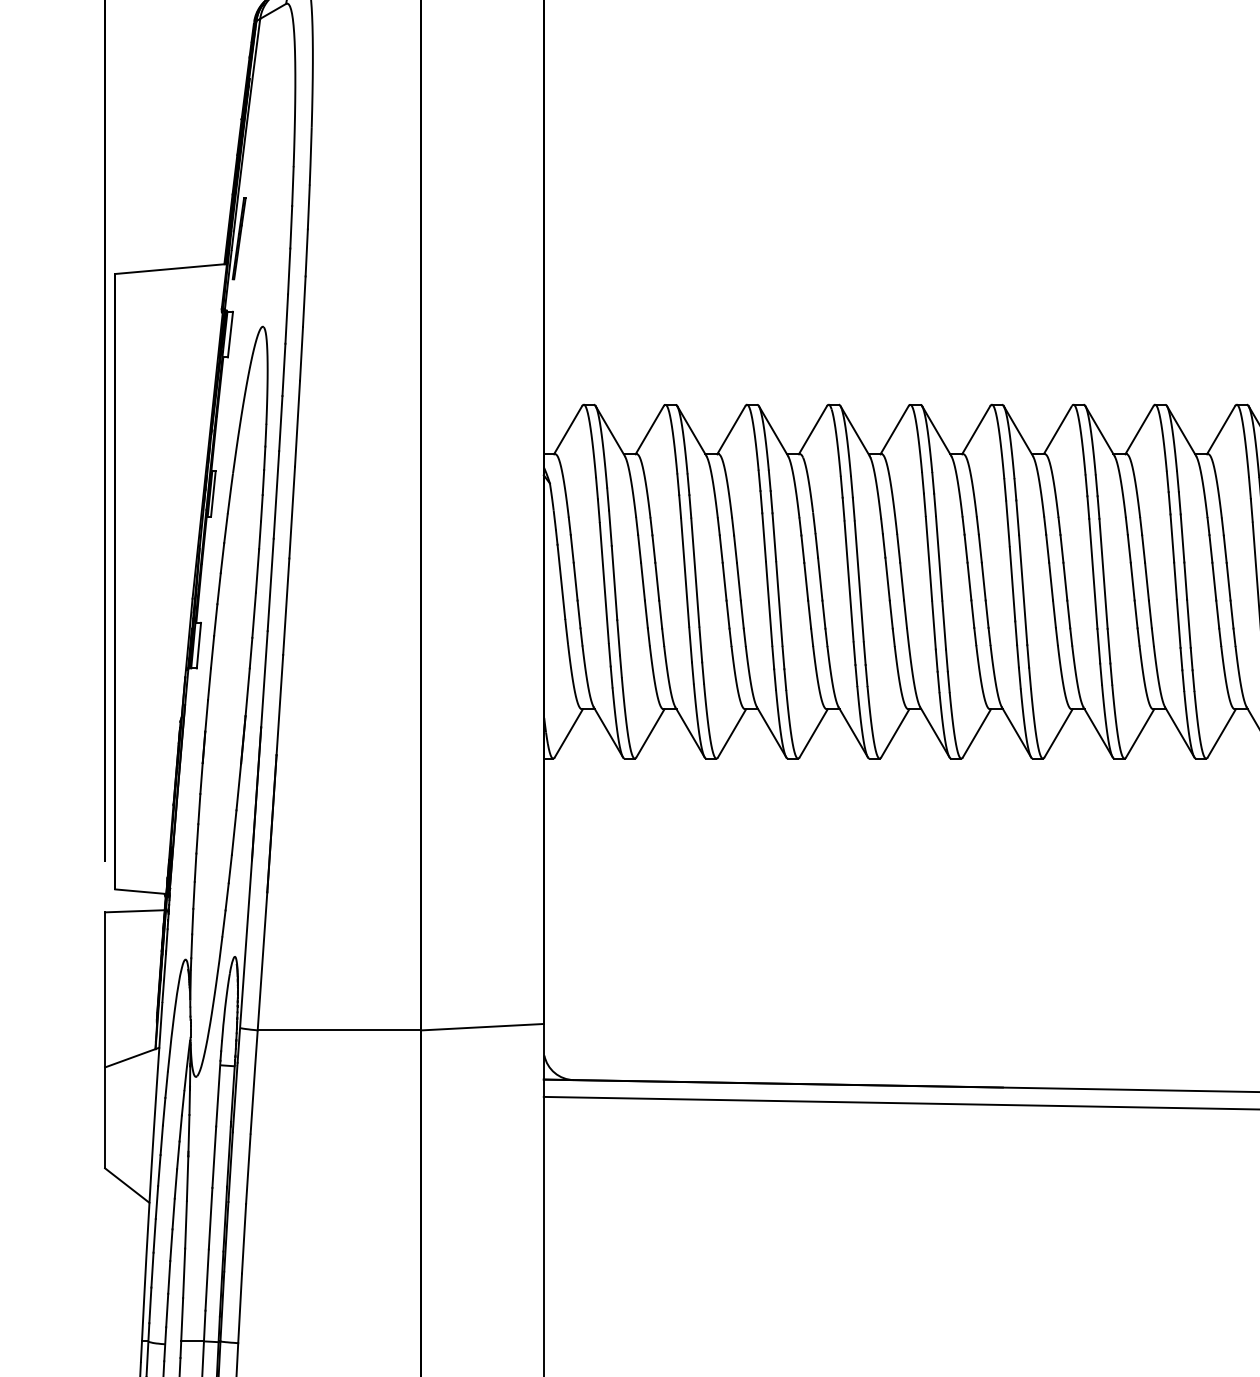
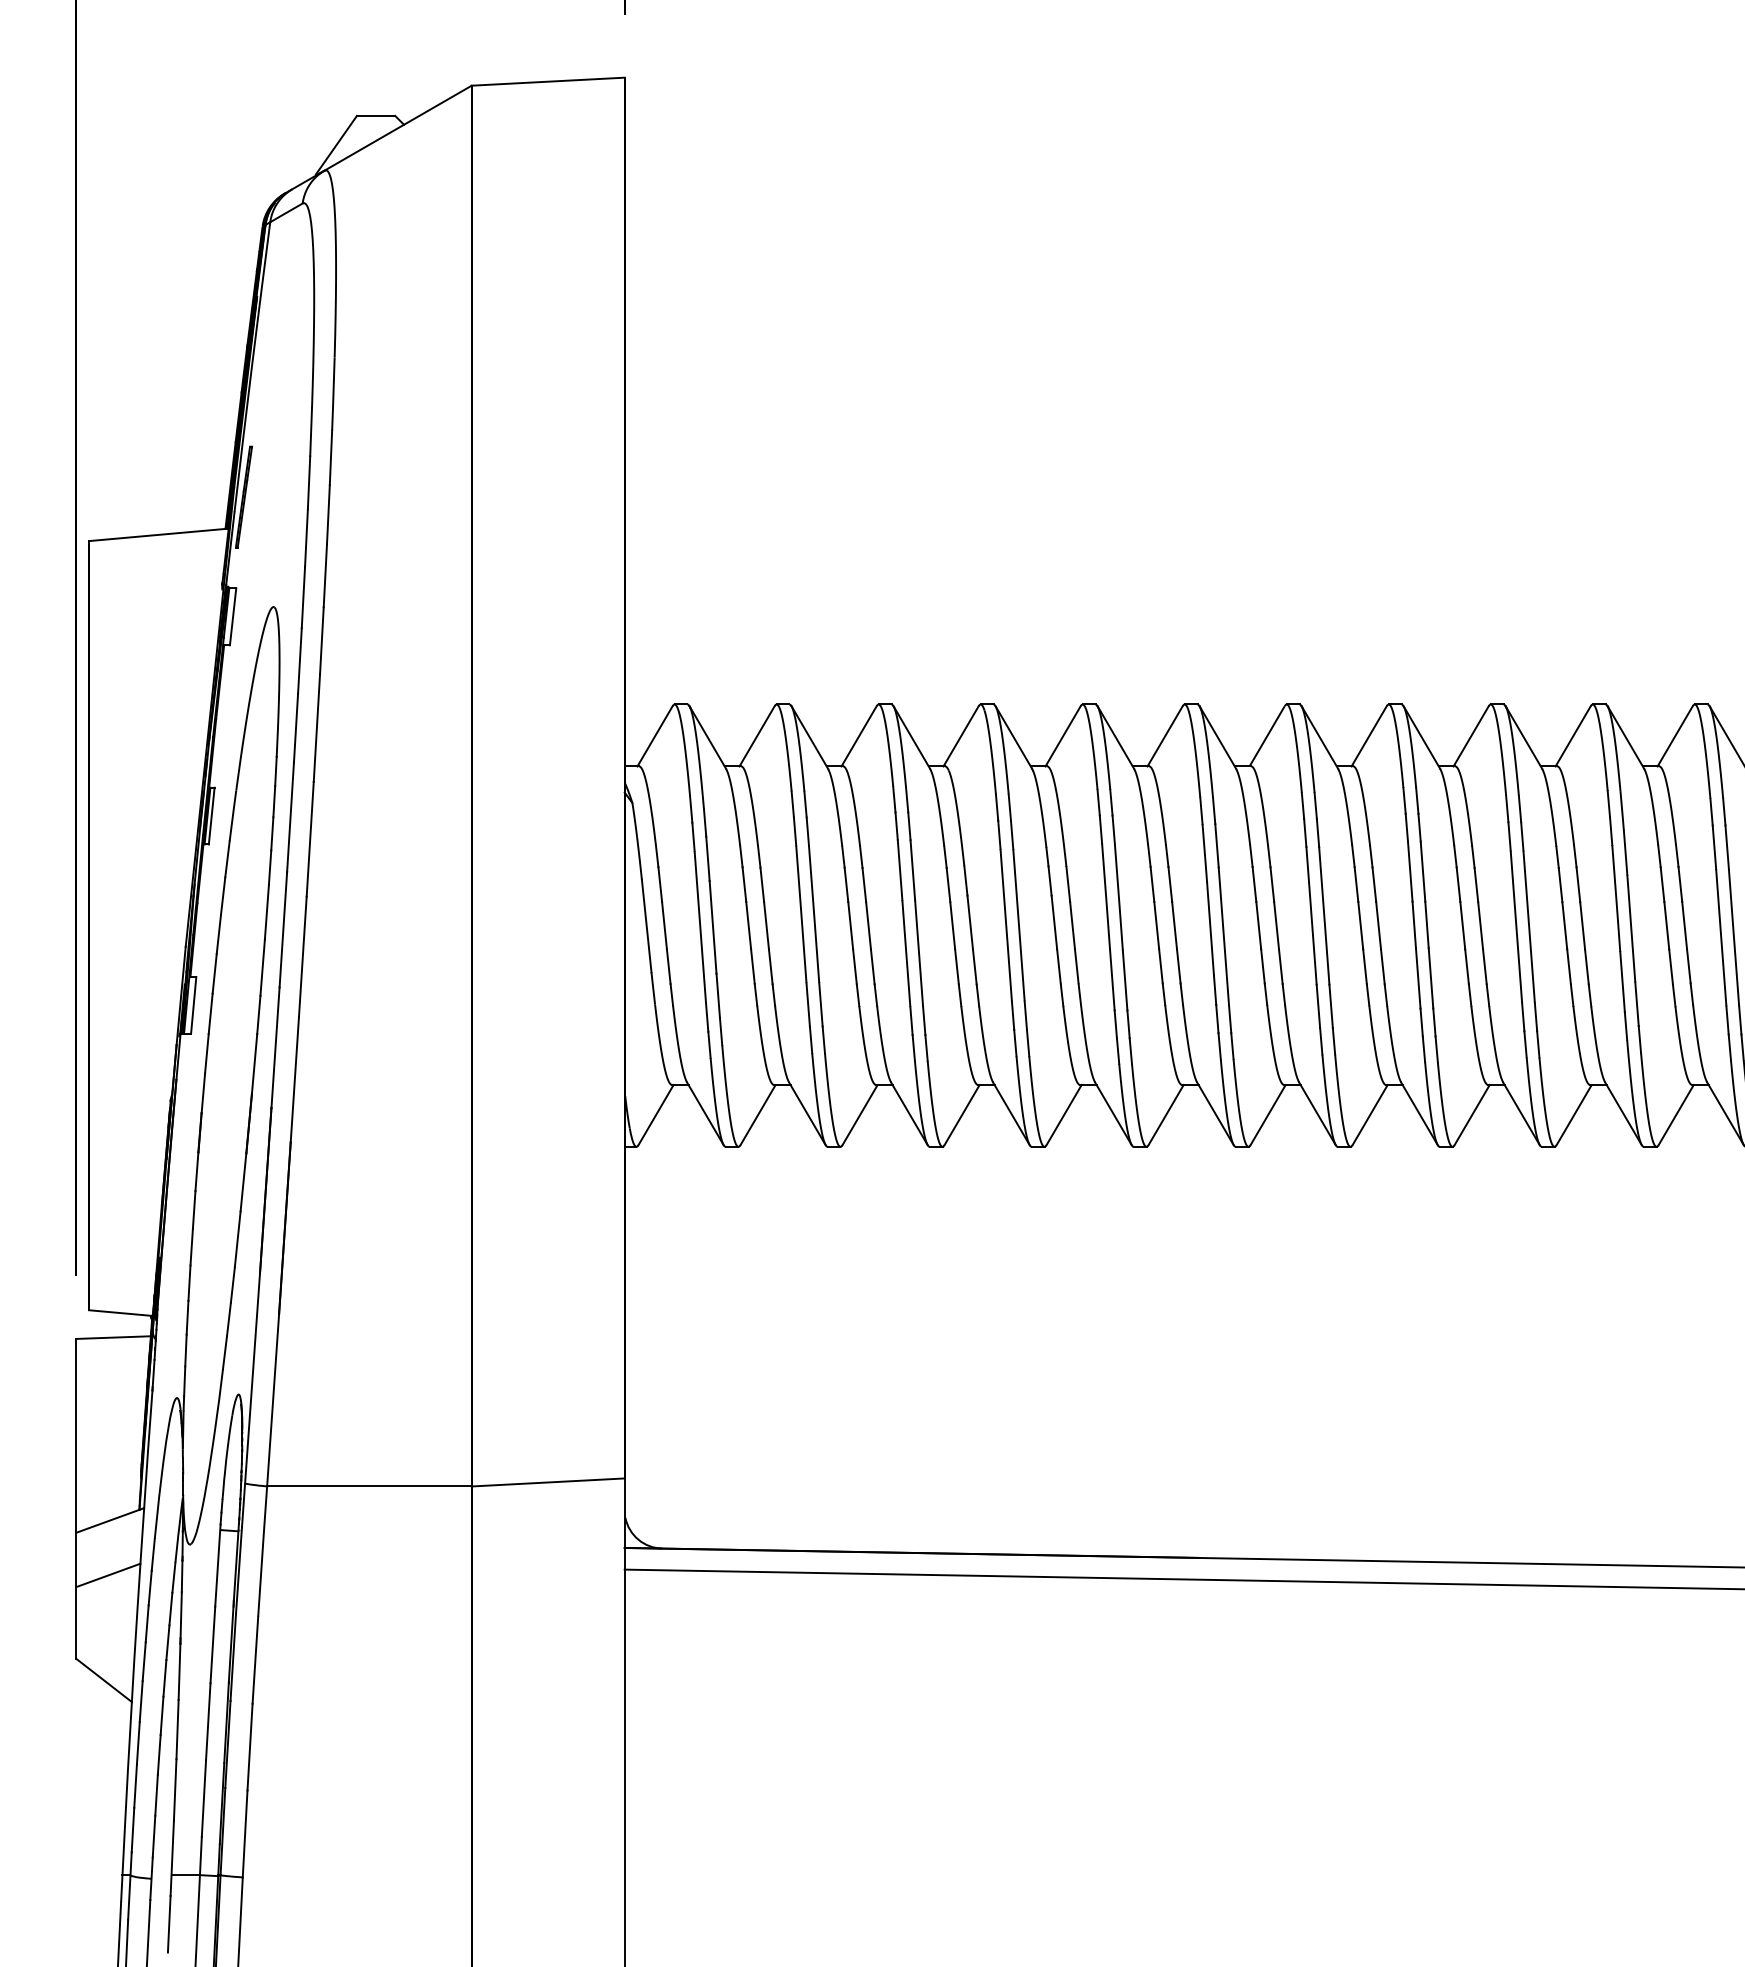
line: (130, 1101) -> (108, 1575), added

